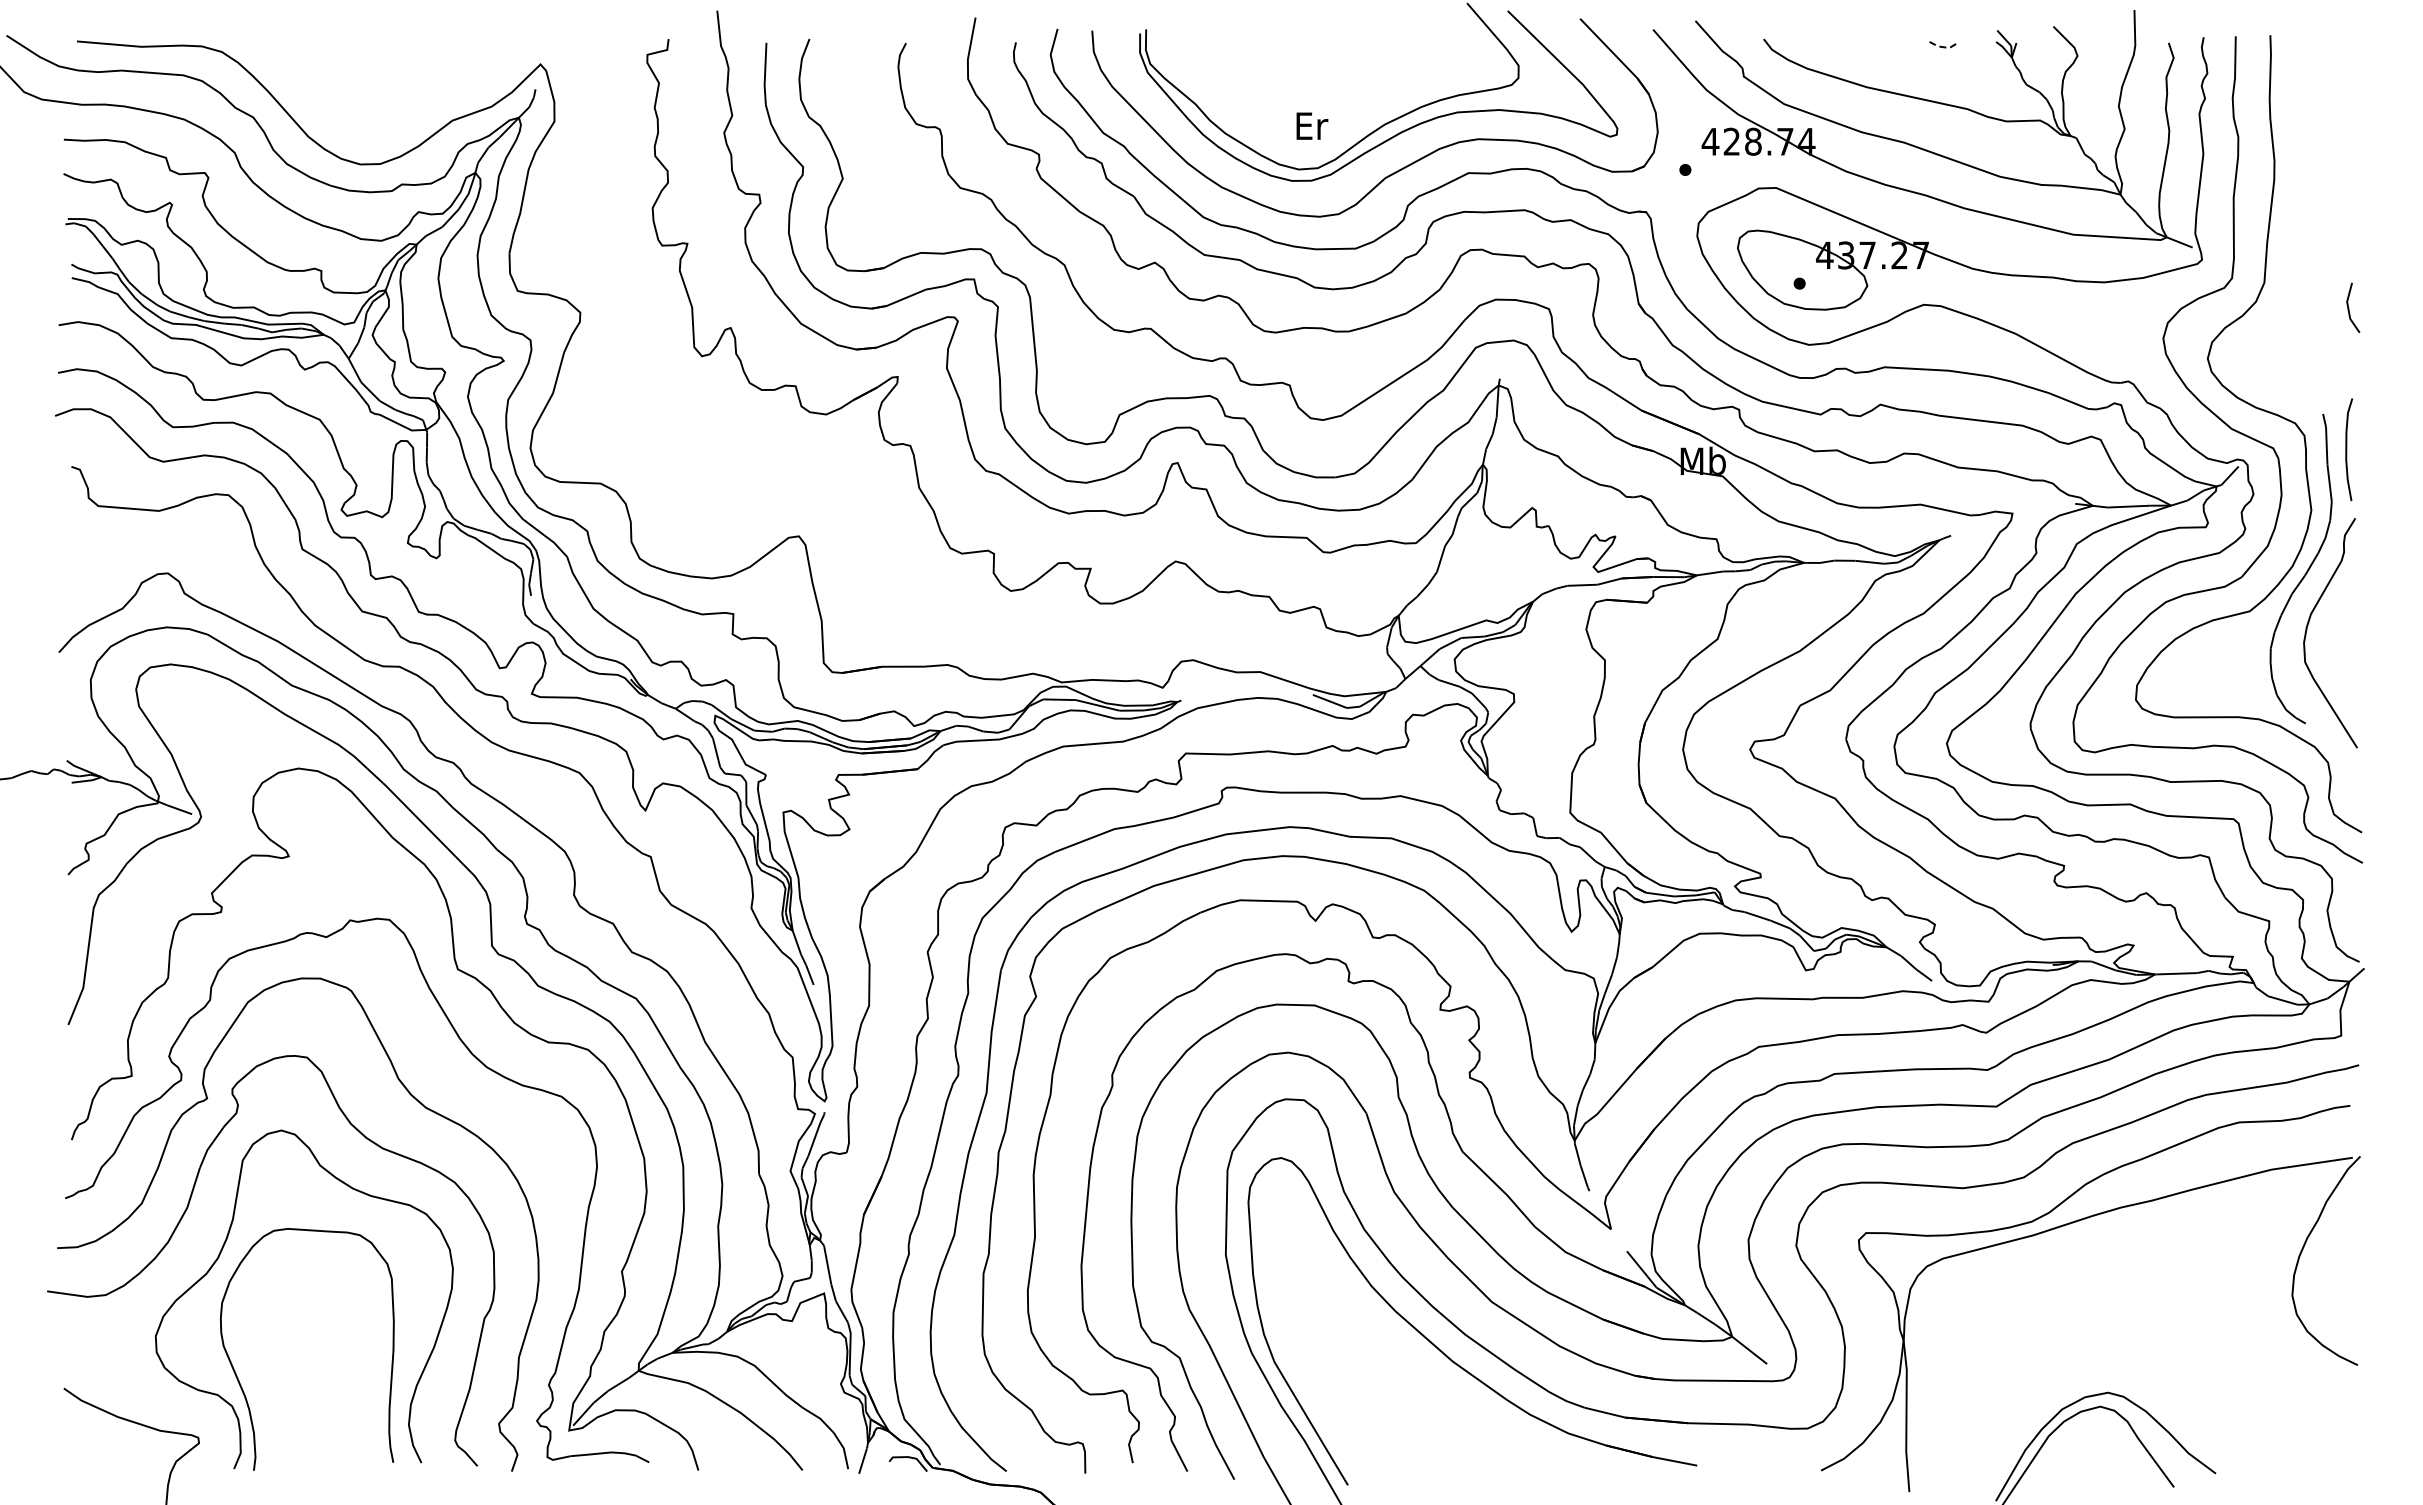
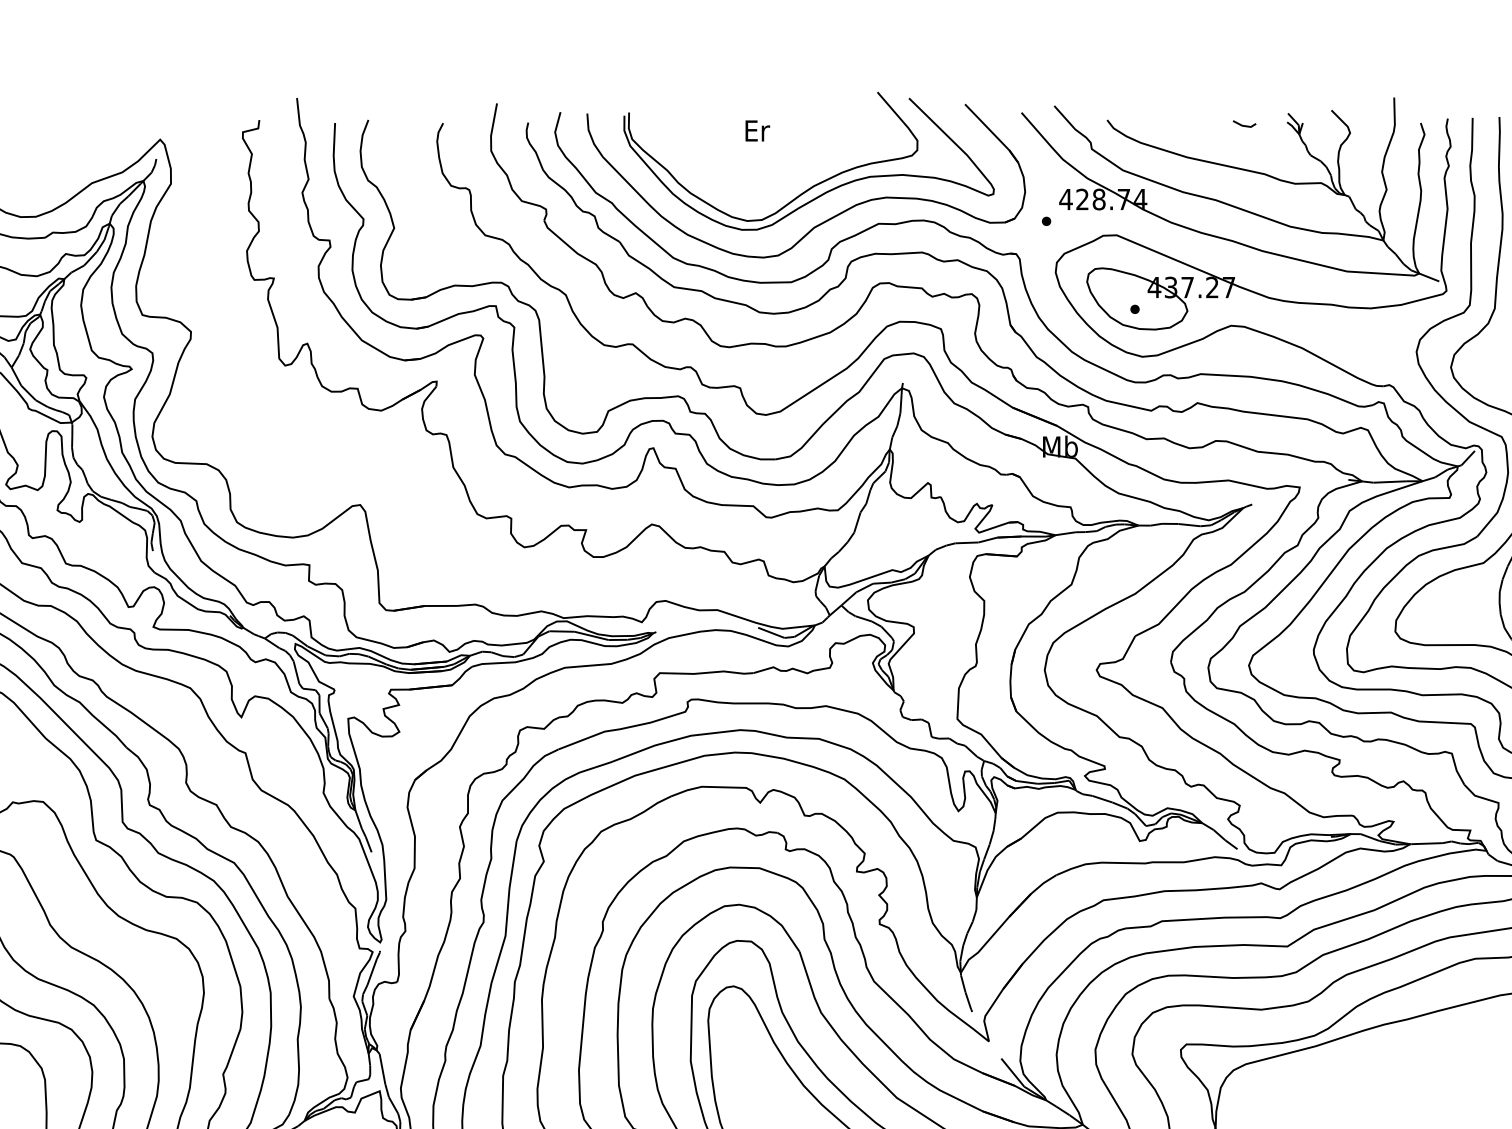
line: (1940, 46) -> (1244, 125), dashed -> solid
text: (1312, 125) -> (757, 130), moved

